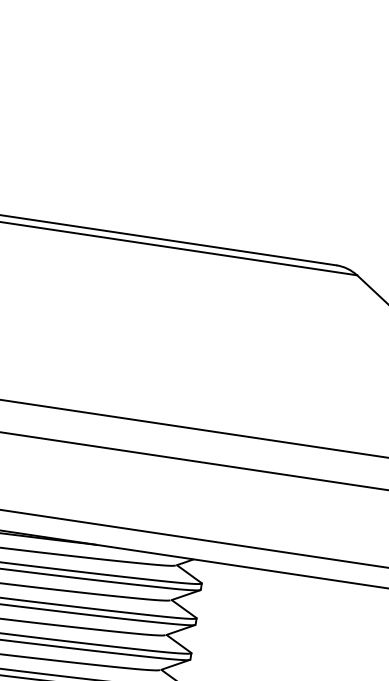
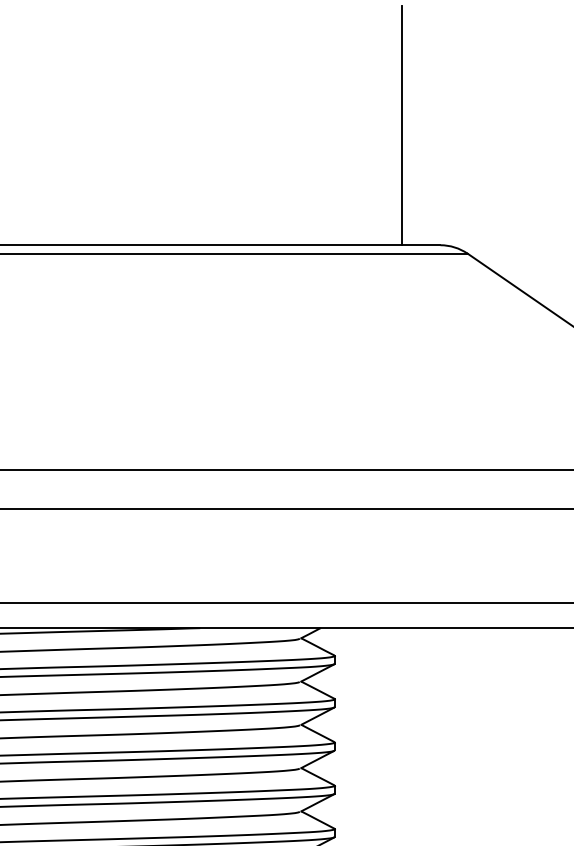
line: (319, 164) -> (401, 125), added

